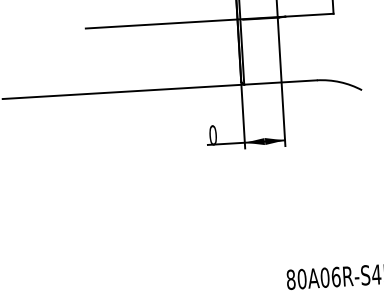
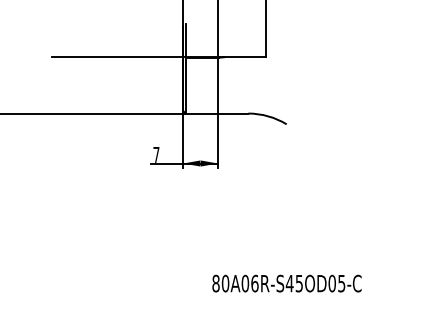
text: (213, 134) -> (156, 154), 0 -> 7

